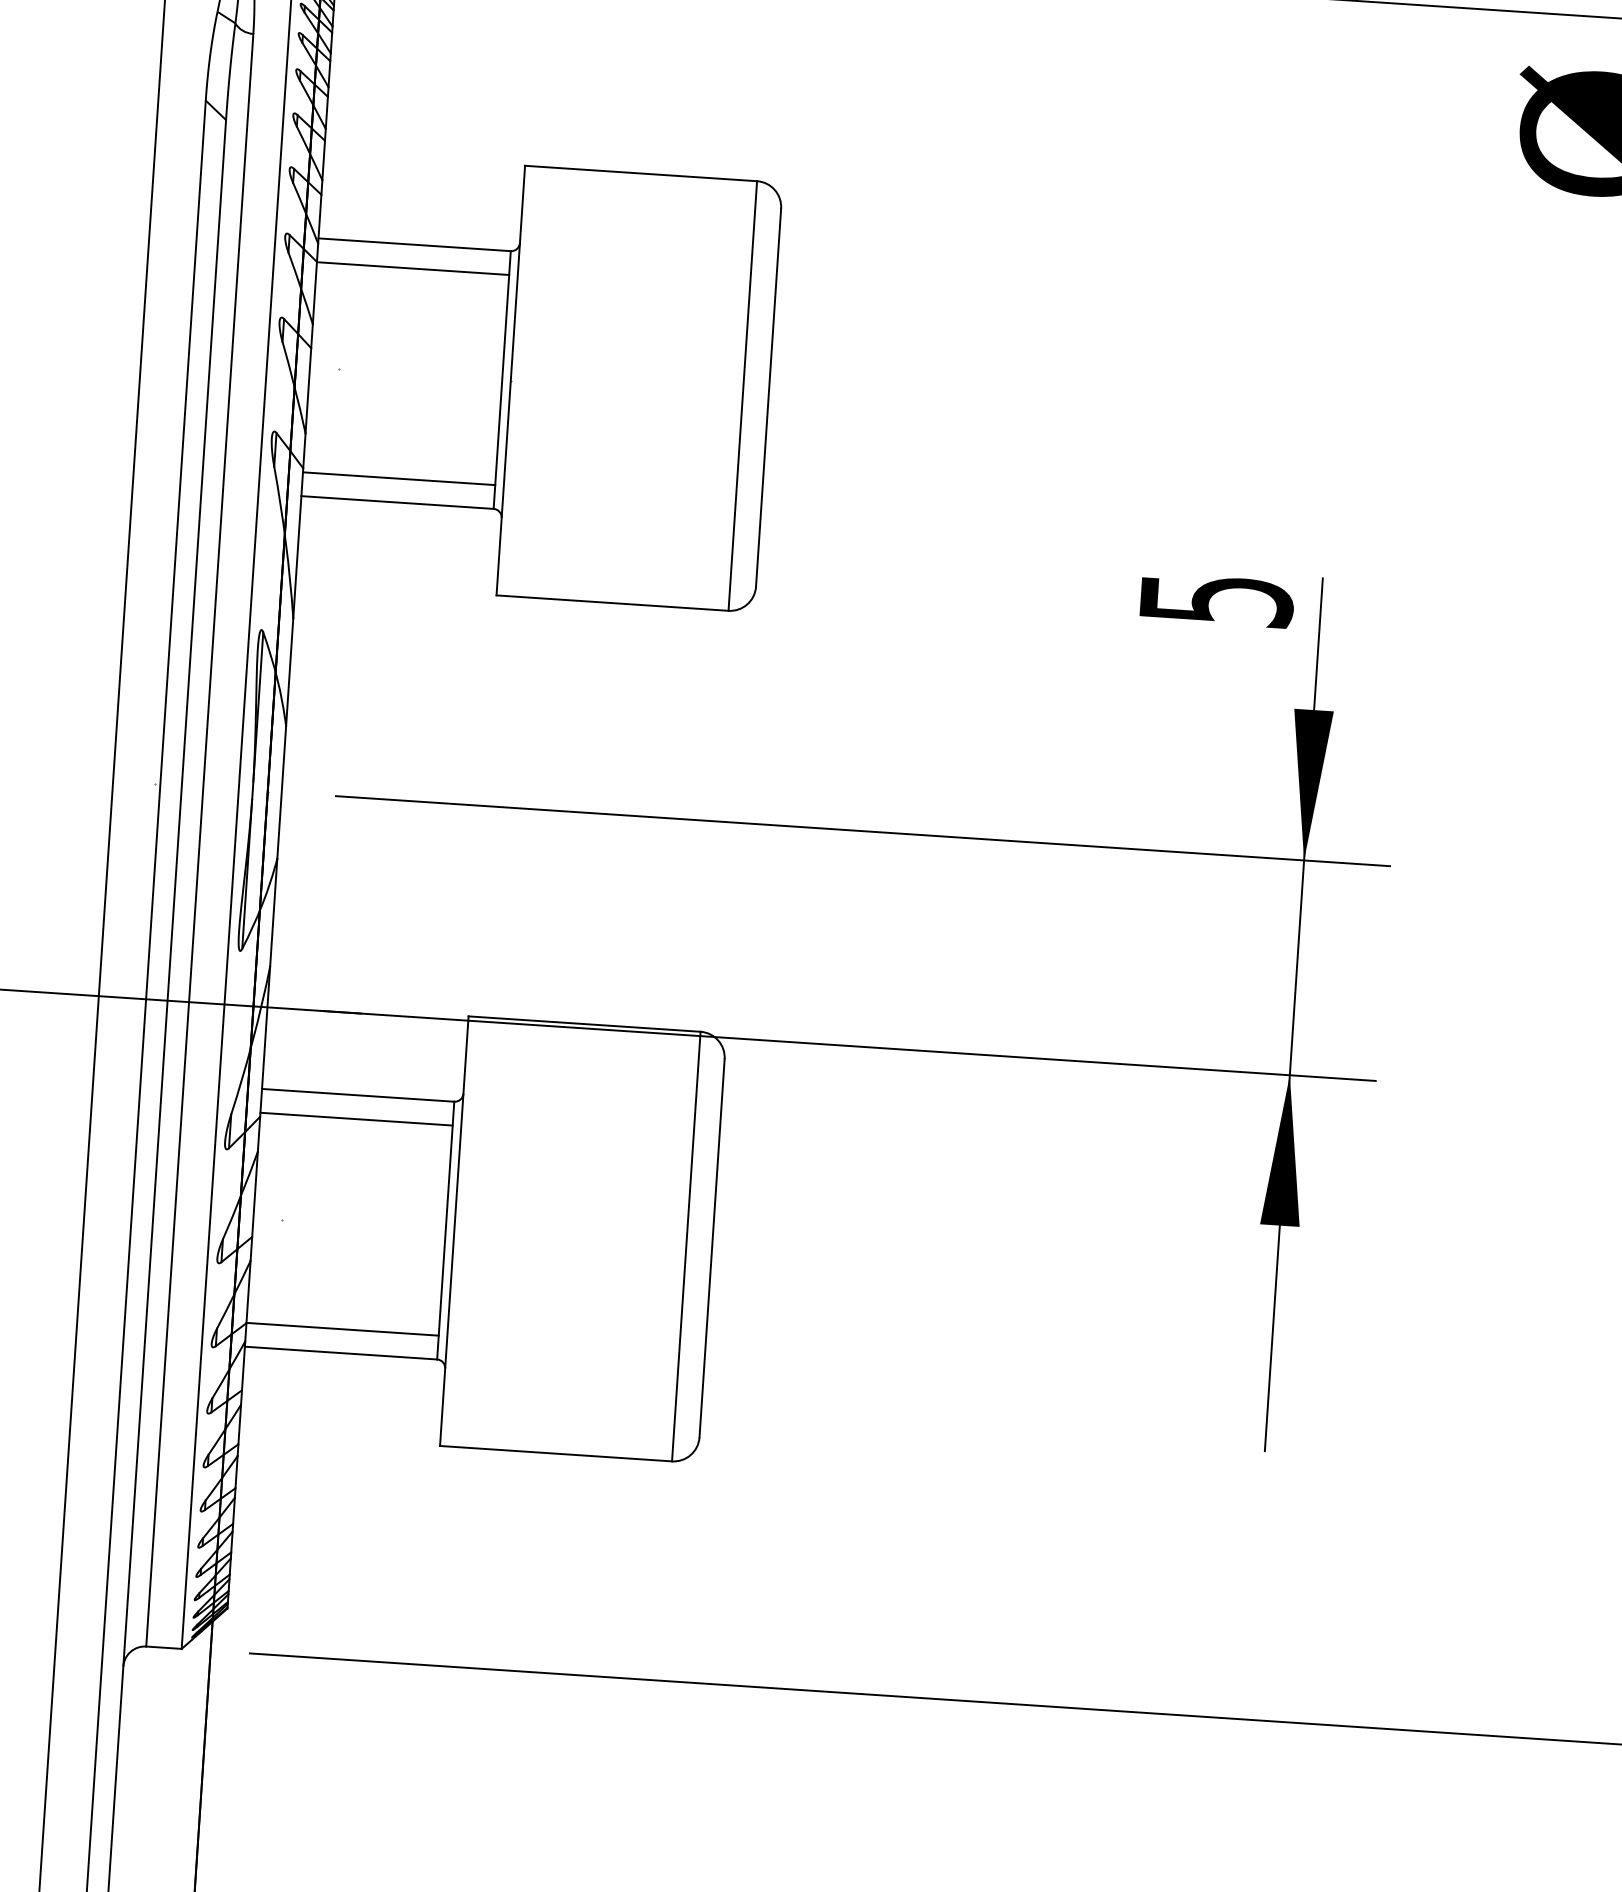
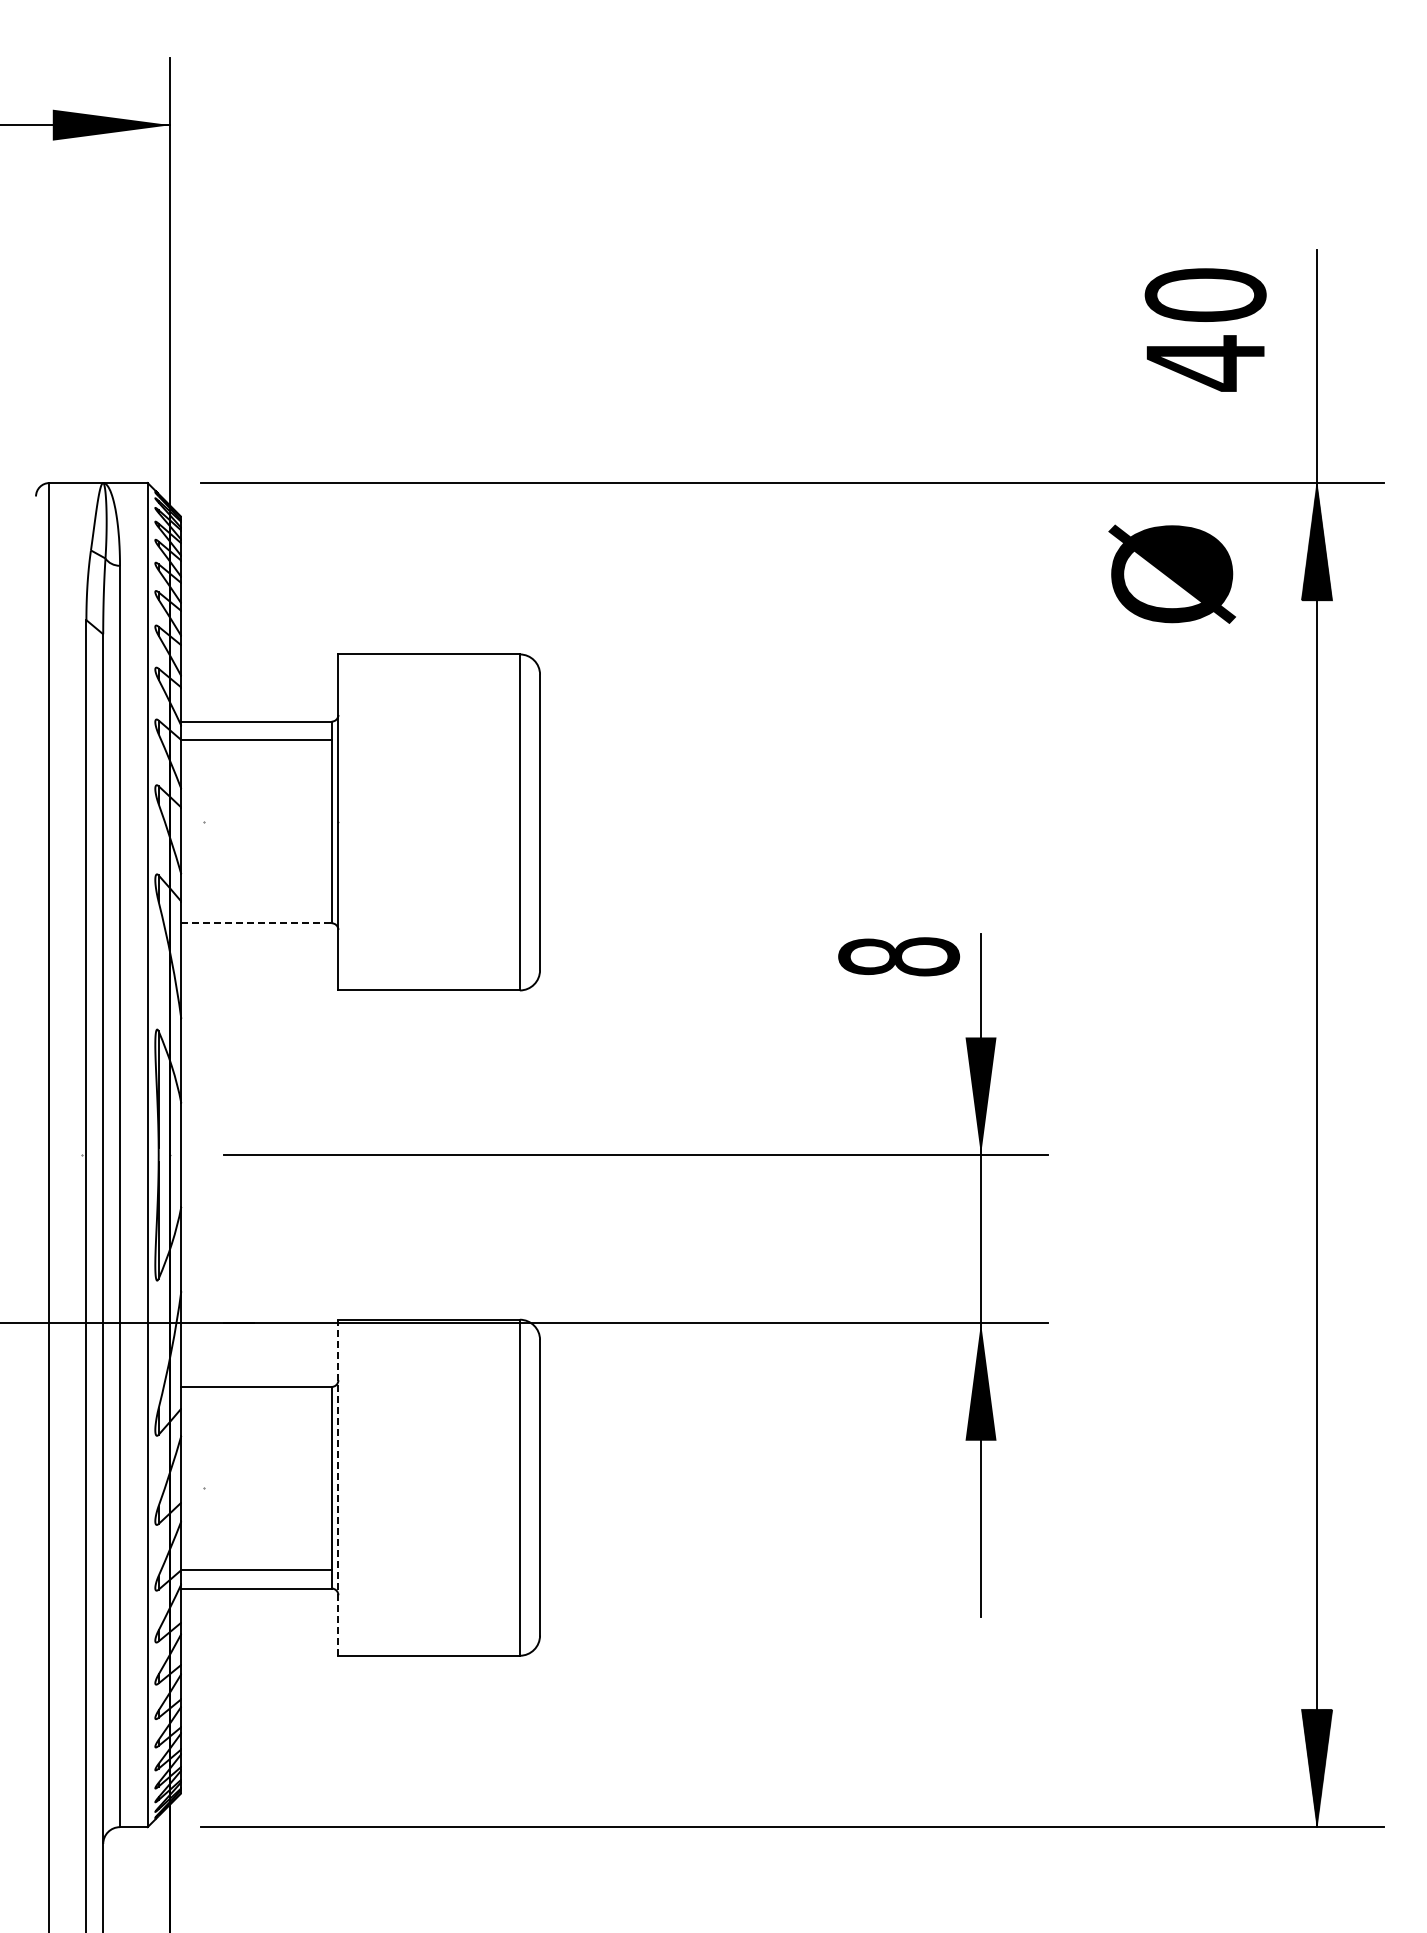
line: (399, 478) -> (256, 904), removed
line: (398, 502) -> (257, 923), solid -> dashed
text: (1216, 599) -> (899, 956), 5 -> 8
line: (356, 1119) -> (256, 1405), removed
line: (454, 1230) -> (338, 1487), solid -> dashed

